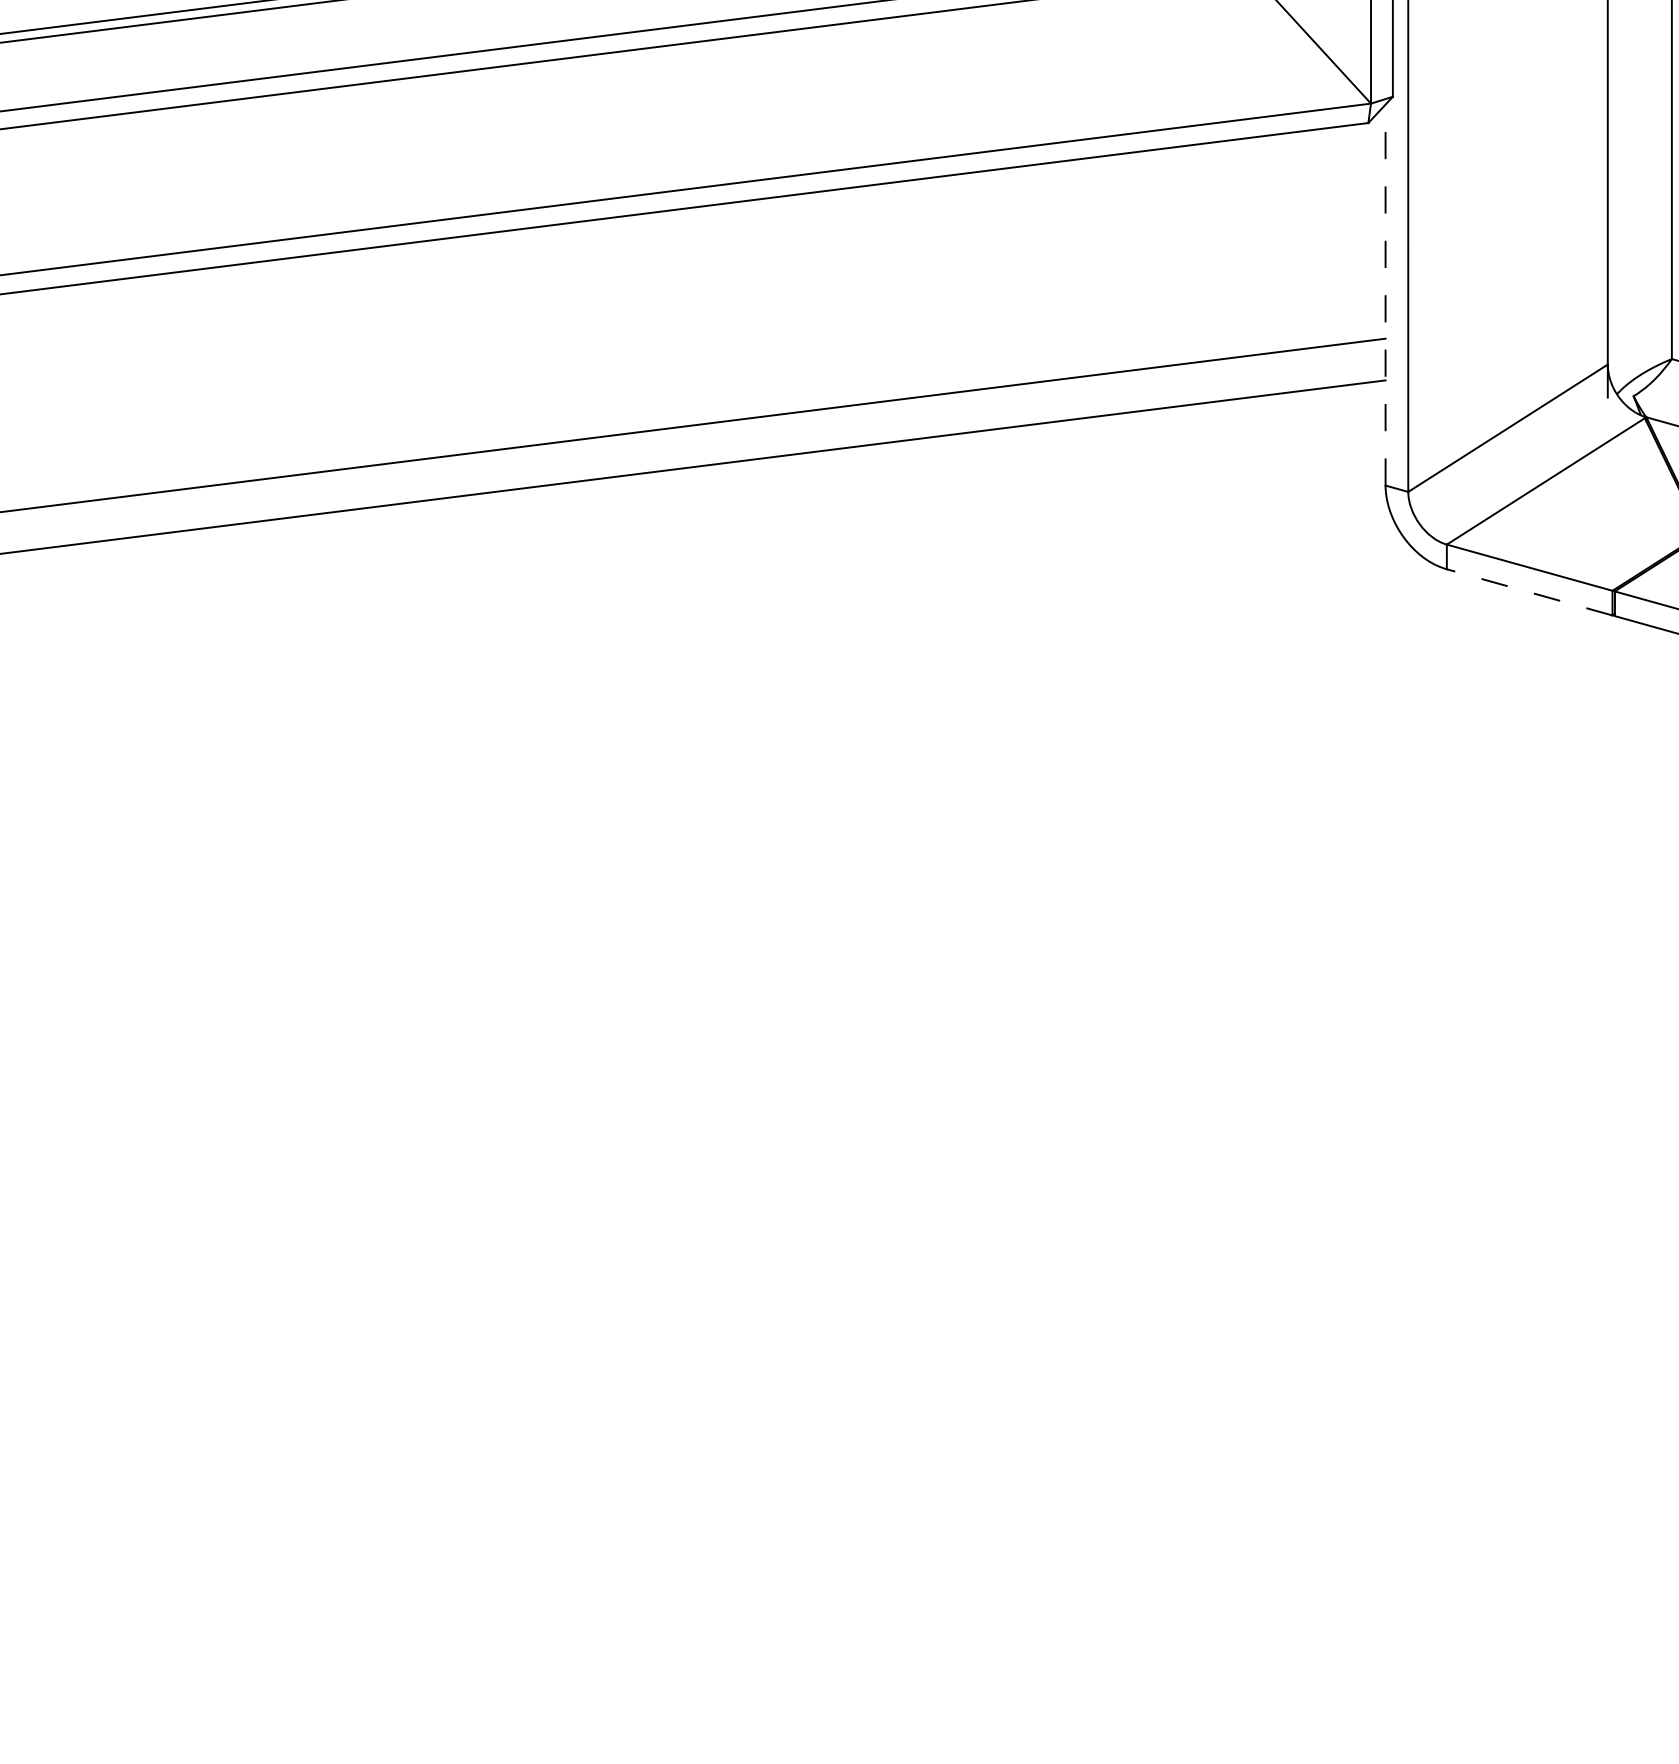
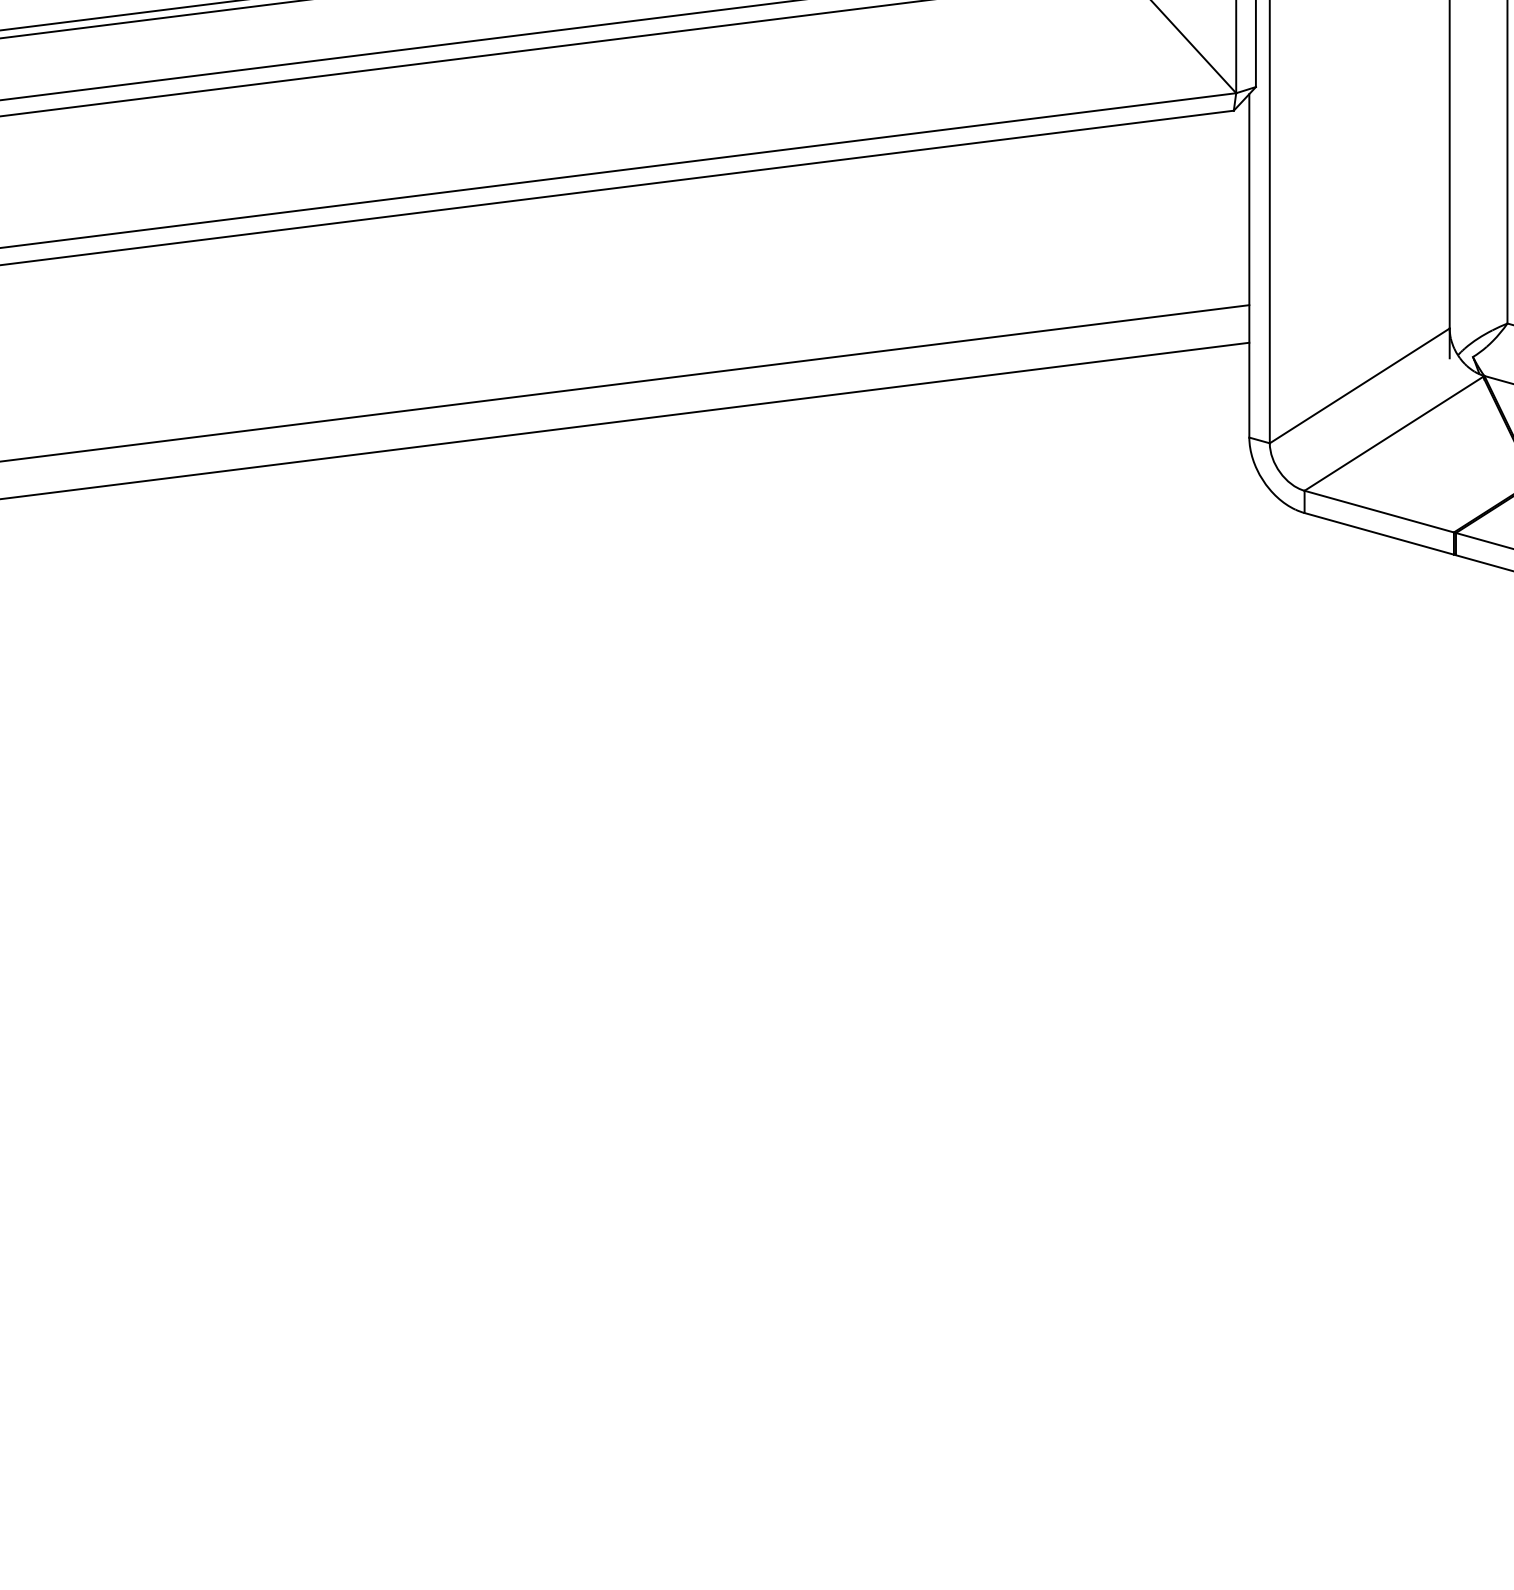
line: (1385, 294) -> (1249, 265), dashed -> solid
line: (1529, 592) -> (1379, 533), dashed -> solid

